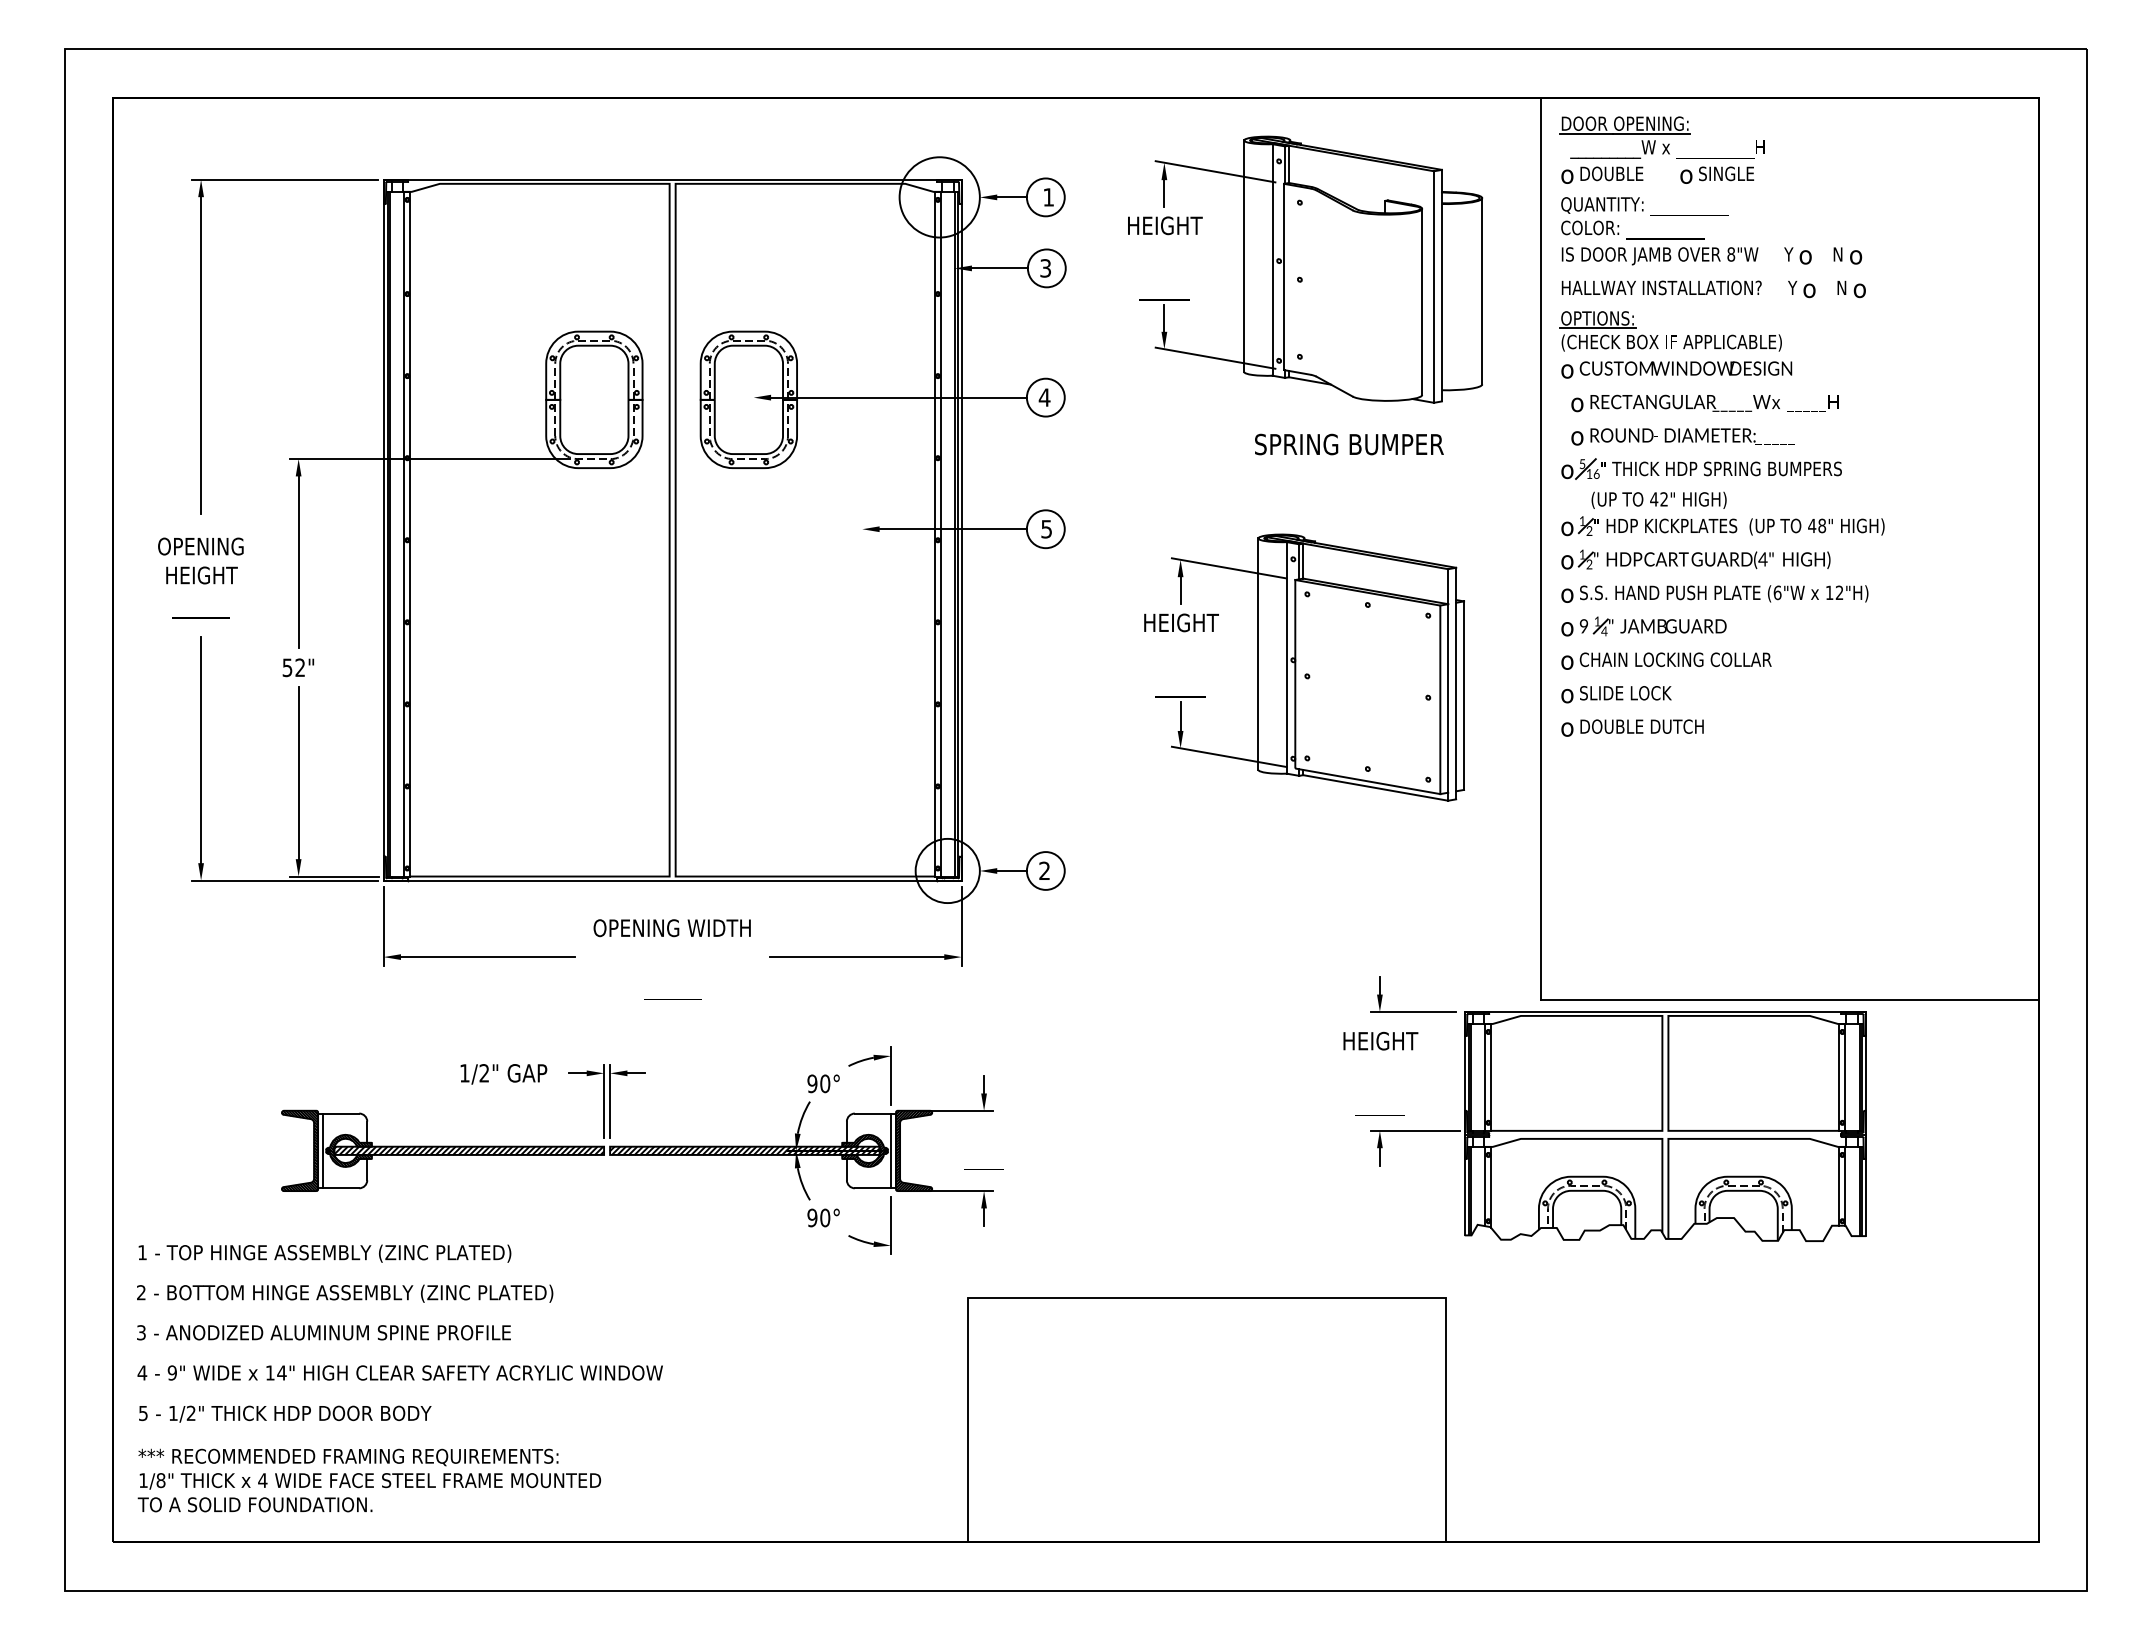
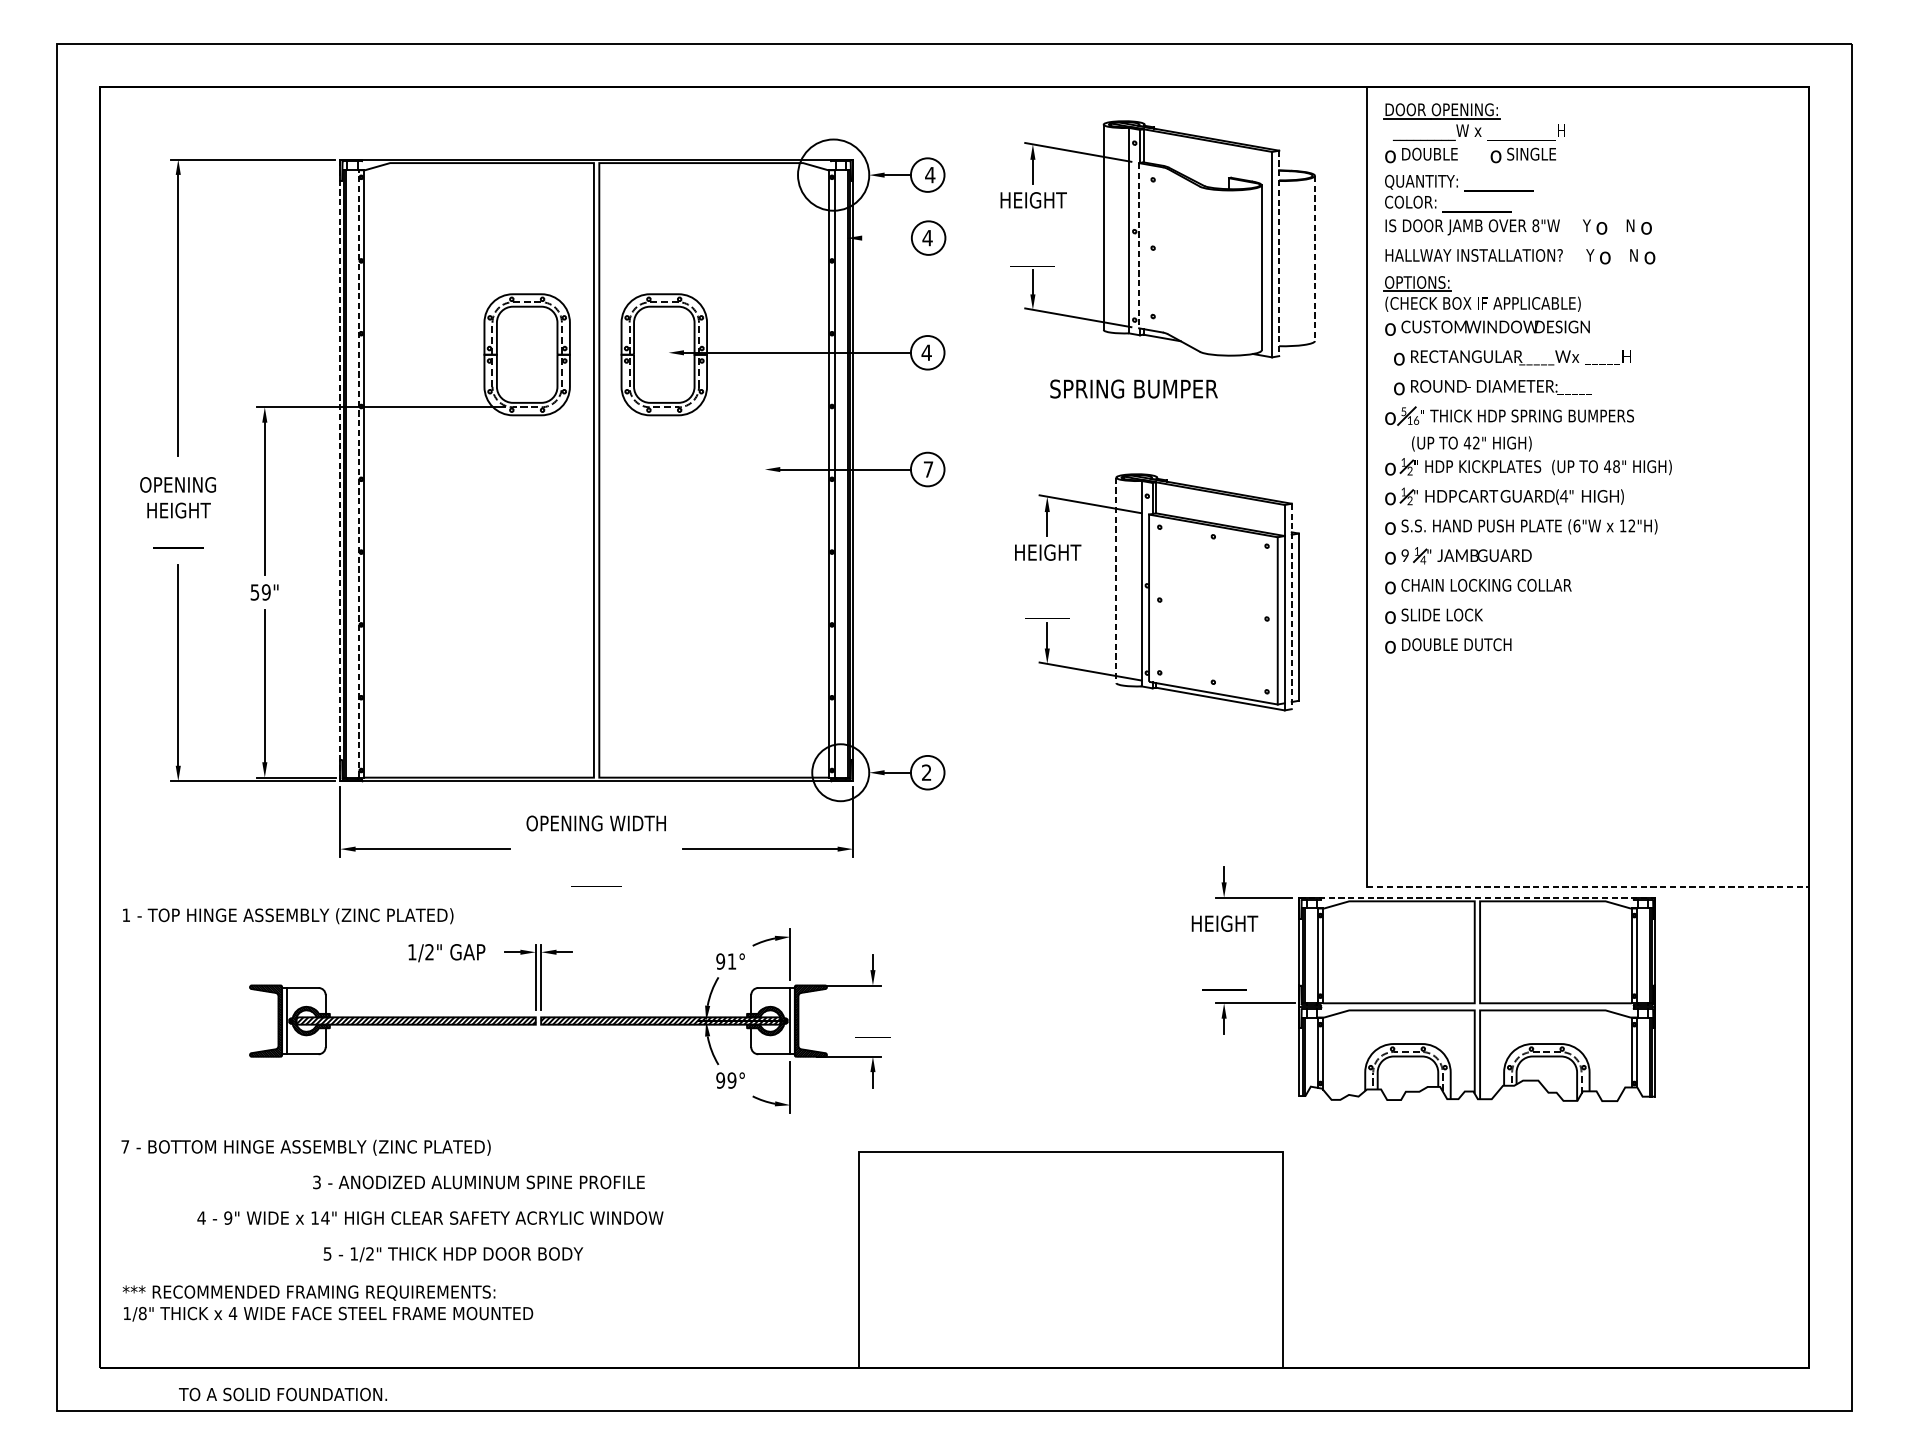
text: (1048, 197) -> (930, 175), 1 -> 4
line: (999, 268) -> (886, 238), removed
text: (1045, 268) -> (927, 238), 3 -> 4
line: (1284, 277) -> (1139, 246), solid -> dashed
line: (1441, 285) -> (1278, 253), solid -> dashed
line: (1482, 291) -> (1315, 258), solid -> dashed
text: (1349, 444) -> (1134, 389), moved
line: (383, 529) -> (340, 469), solid -> dashed
text: (1046, 529) -> (928, 469), 5 -> 7
line: (404, 533) -> (358, 473), solid -> dashed
line: (1258, 654) -> (1116, 580), solid -> dashed
text: (300, 667) -> (266, 592), 52" -> 59"
line: (1456, 683) -> (1292, 606), solid -> dashed
line: (1790, 999) -> (1588, 886), solid -> dashed
line: (1665, 1011) -> (1477, 897), solid -> dashed
text: (825, 1083) -> (732, 961), 90° -> 91°
text: (825, 1218) -> (732, 1081), 90° -> 99°
text: (324, 1253) -> (287, 916), moved
text: (141, 1292) -> (125, 1146), 2 -> 7
text: (323, 1332) -> (478, 1182), moved
text: (399, 1372) -> (429, 1217), moved
text: (285, 1413) -> (453, 1254), moved
text: (254, 1504) -> (282, 1394), moved

